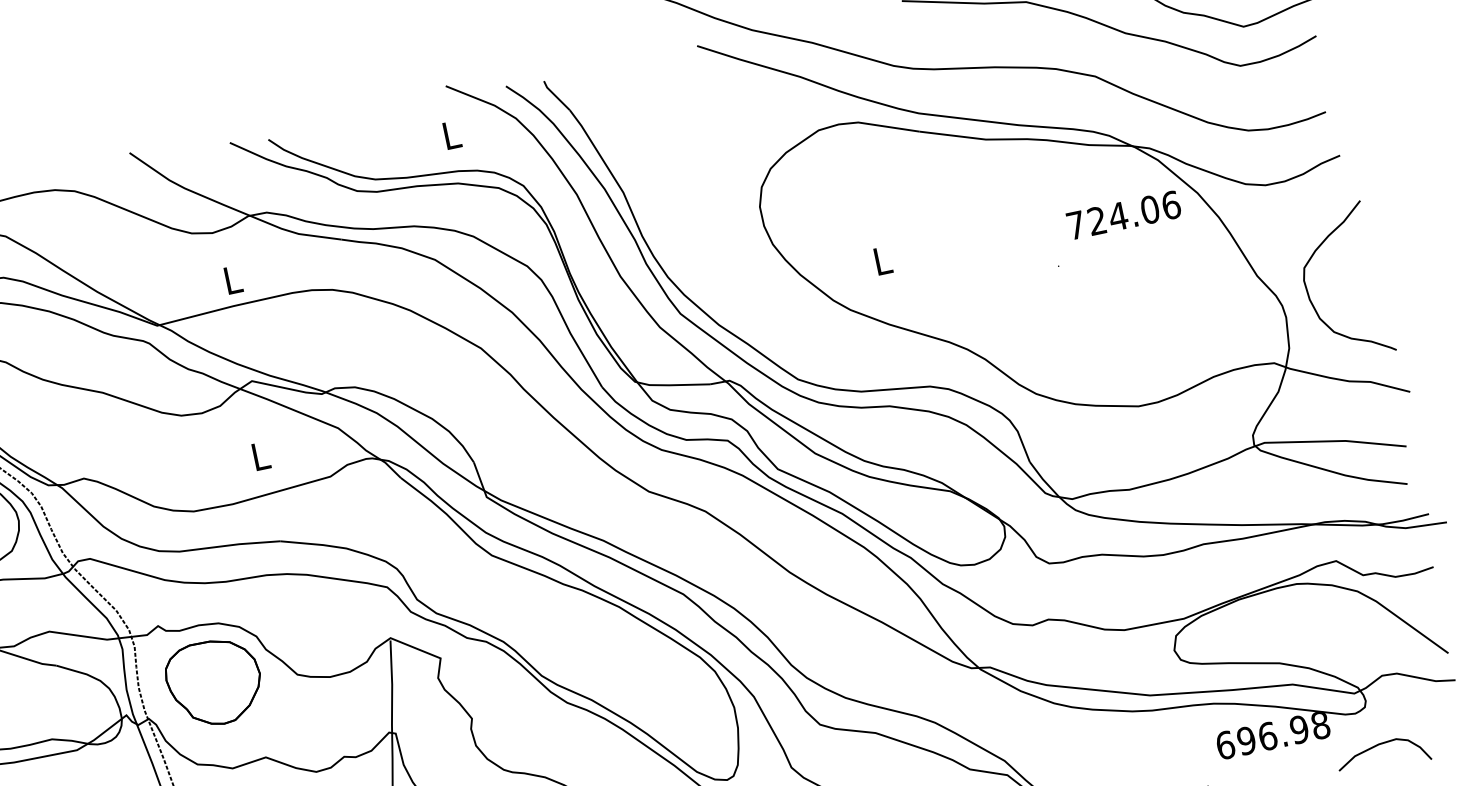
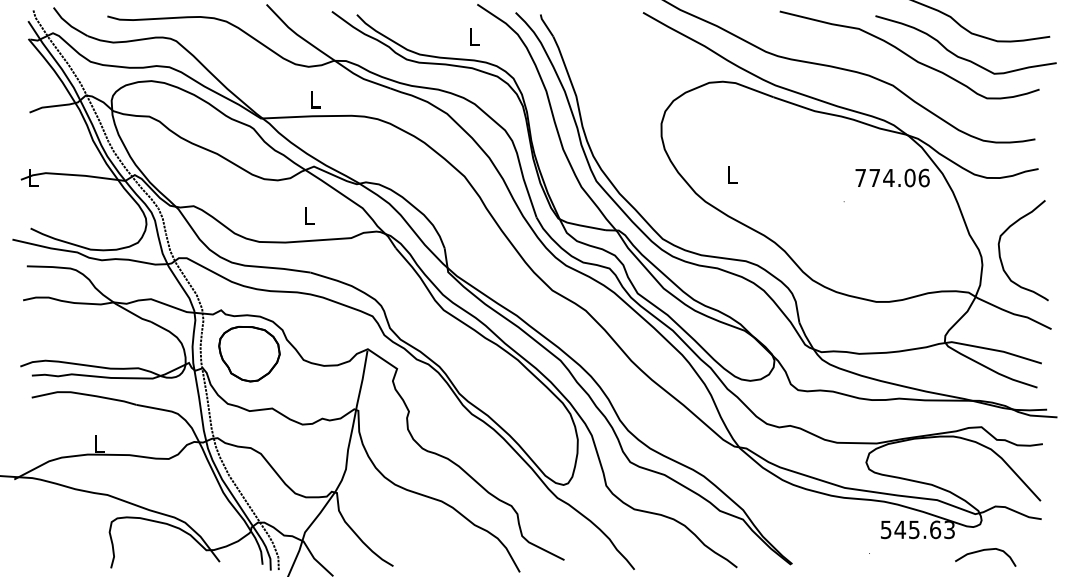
text: (1096, 220) -> (874, 177), 724.06 -> 774.06
text: (1272, 734) -> (917, 529), 696.98 -> 545.63

